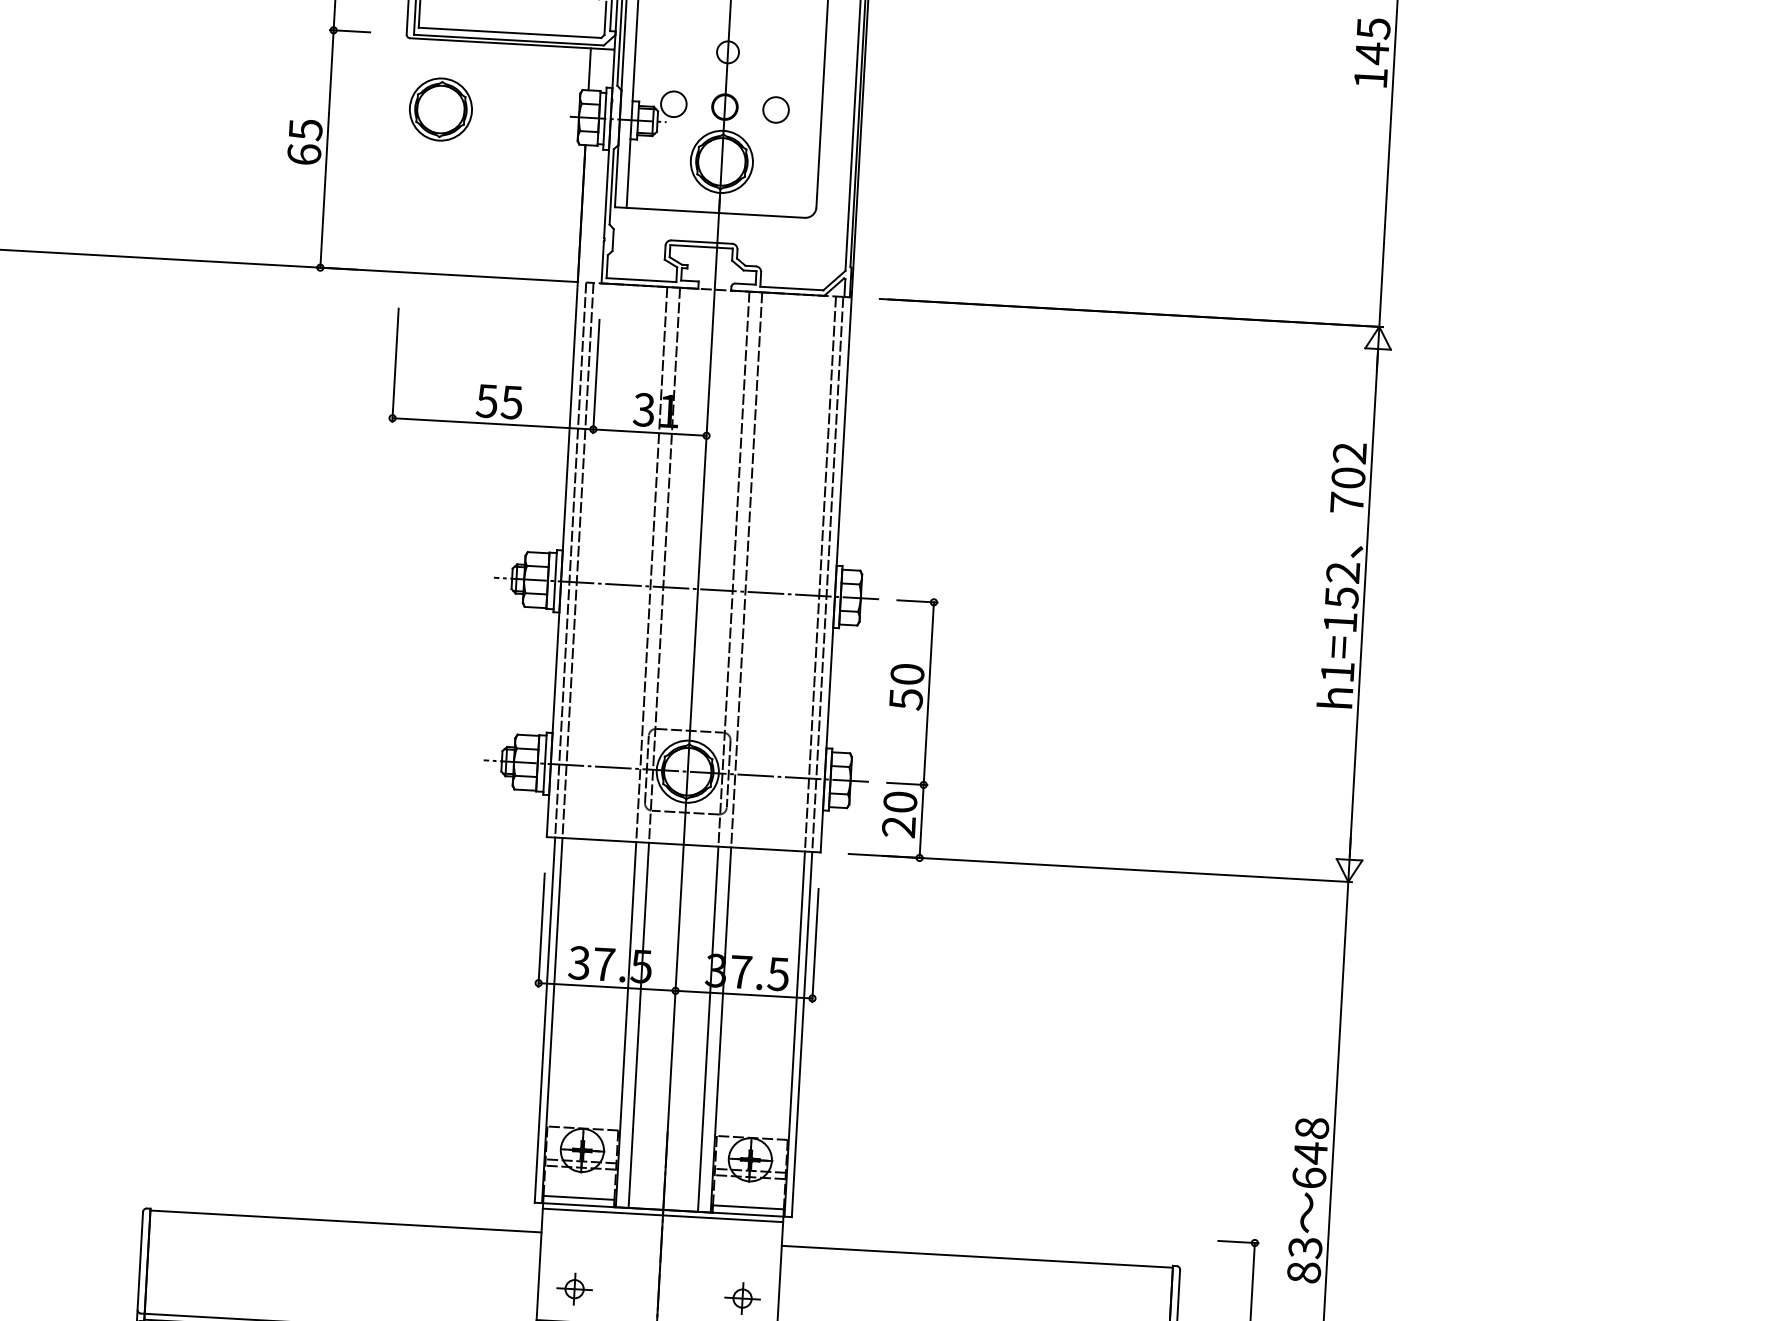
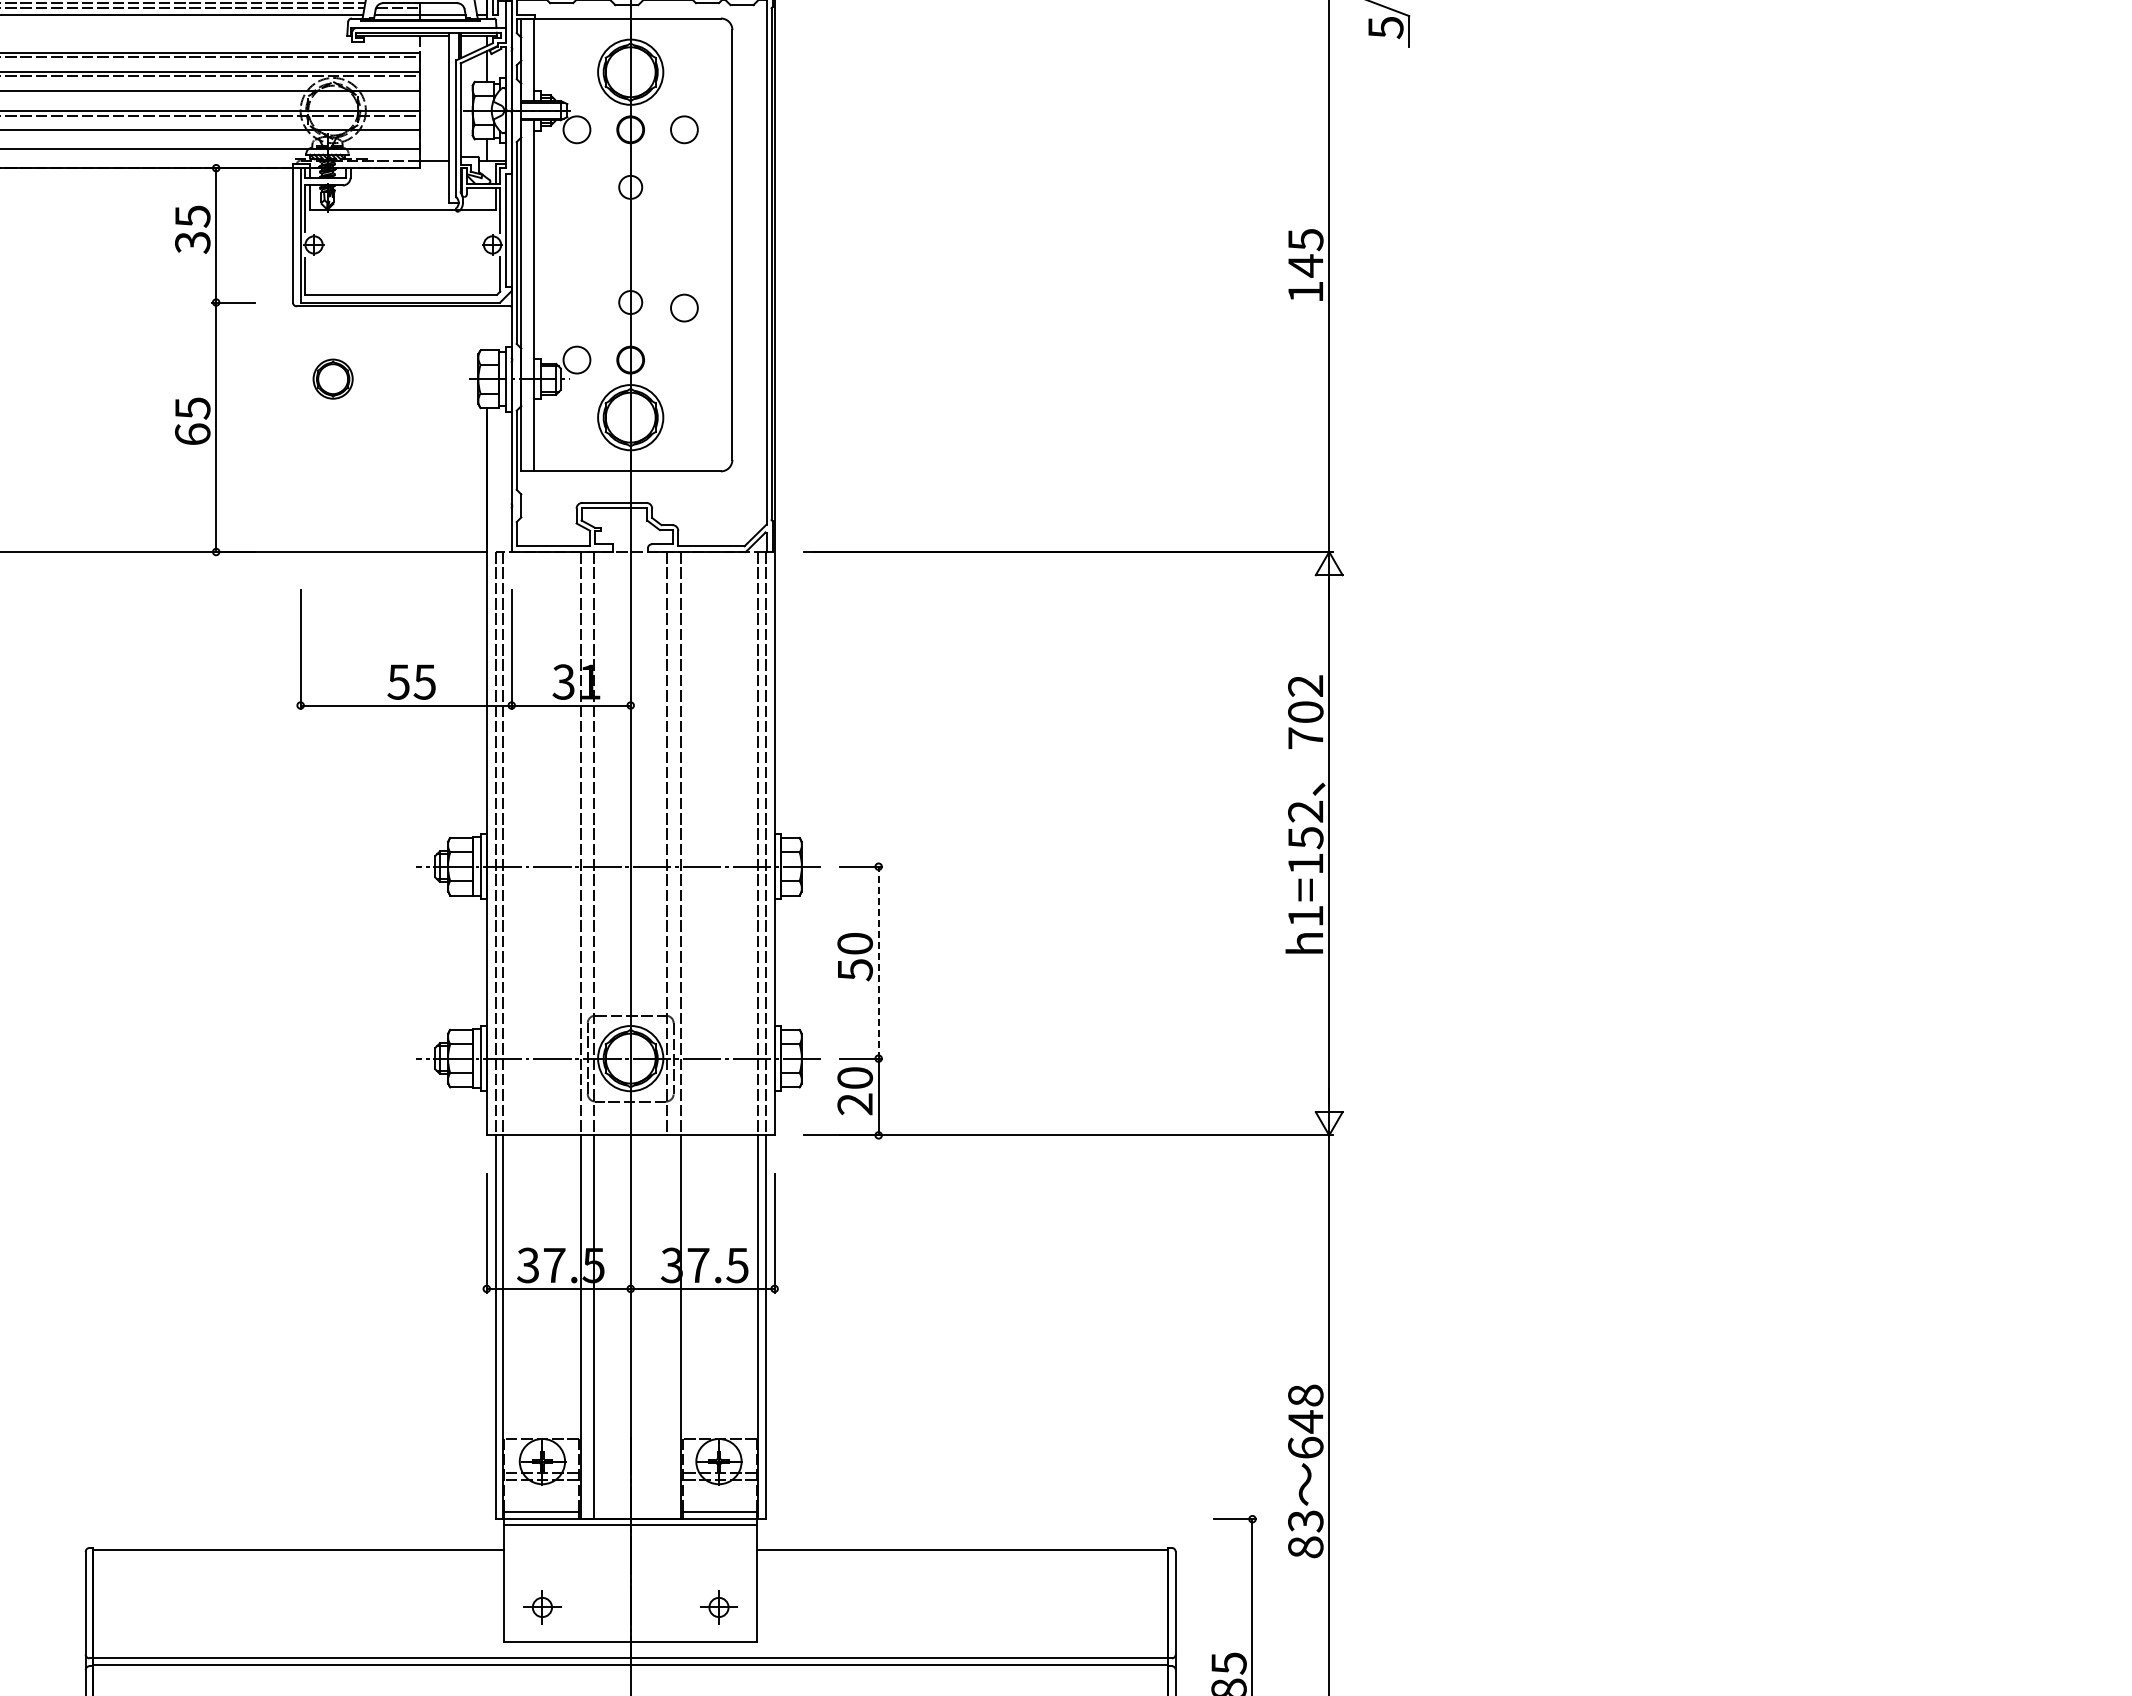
line: (589, 69) -> (486, 328), removed
part: (440, 108) -> (332, 378), size x0.6
circle: (776, 109) -> (684, 307), moved
line: (928, 693) -> (878, 962), solid -> dashed
line: (708, 1029) -> (667, 1327), removed

